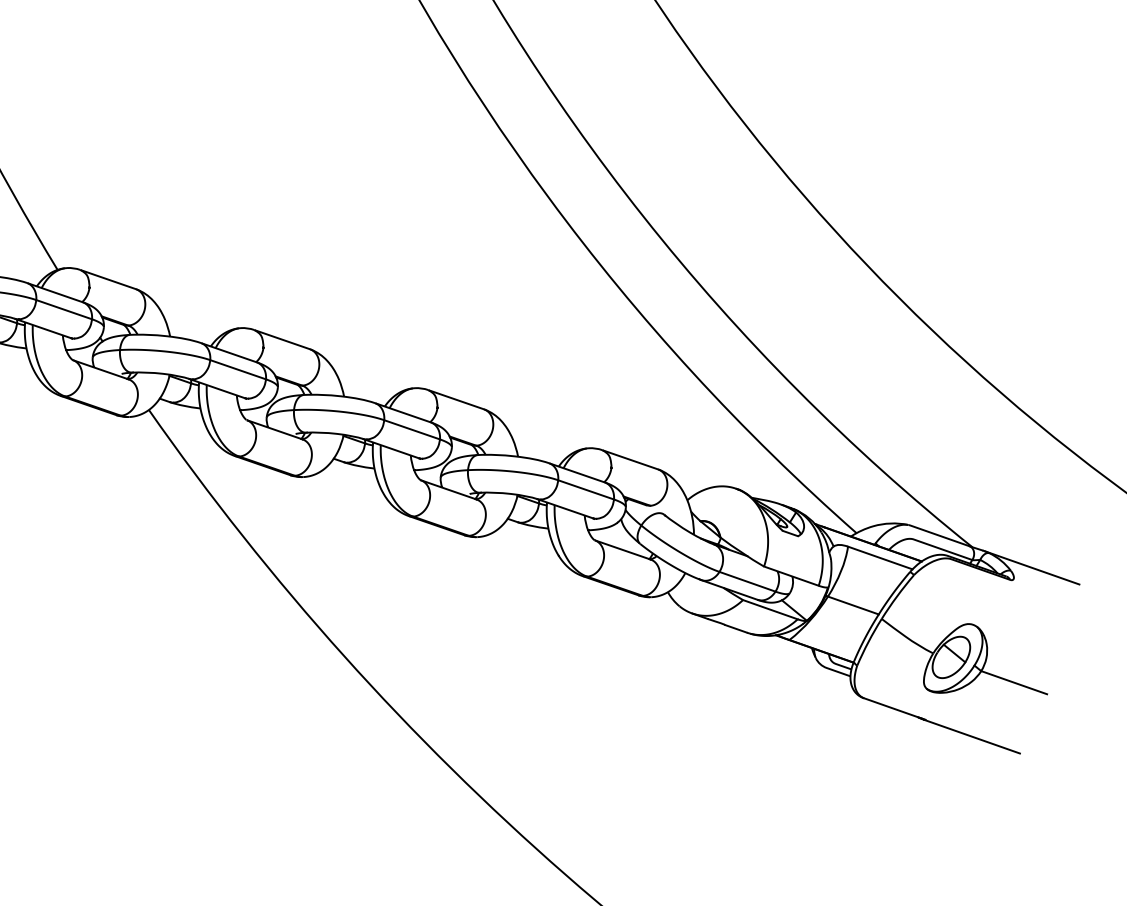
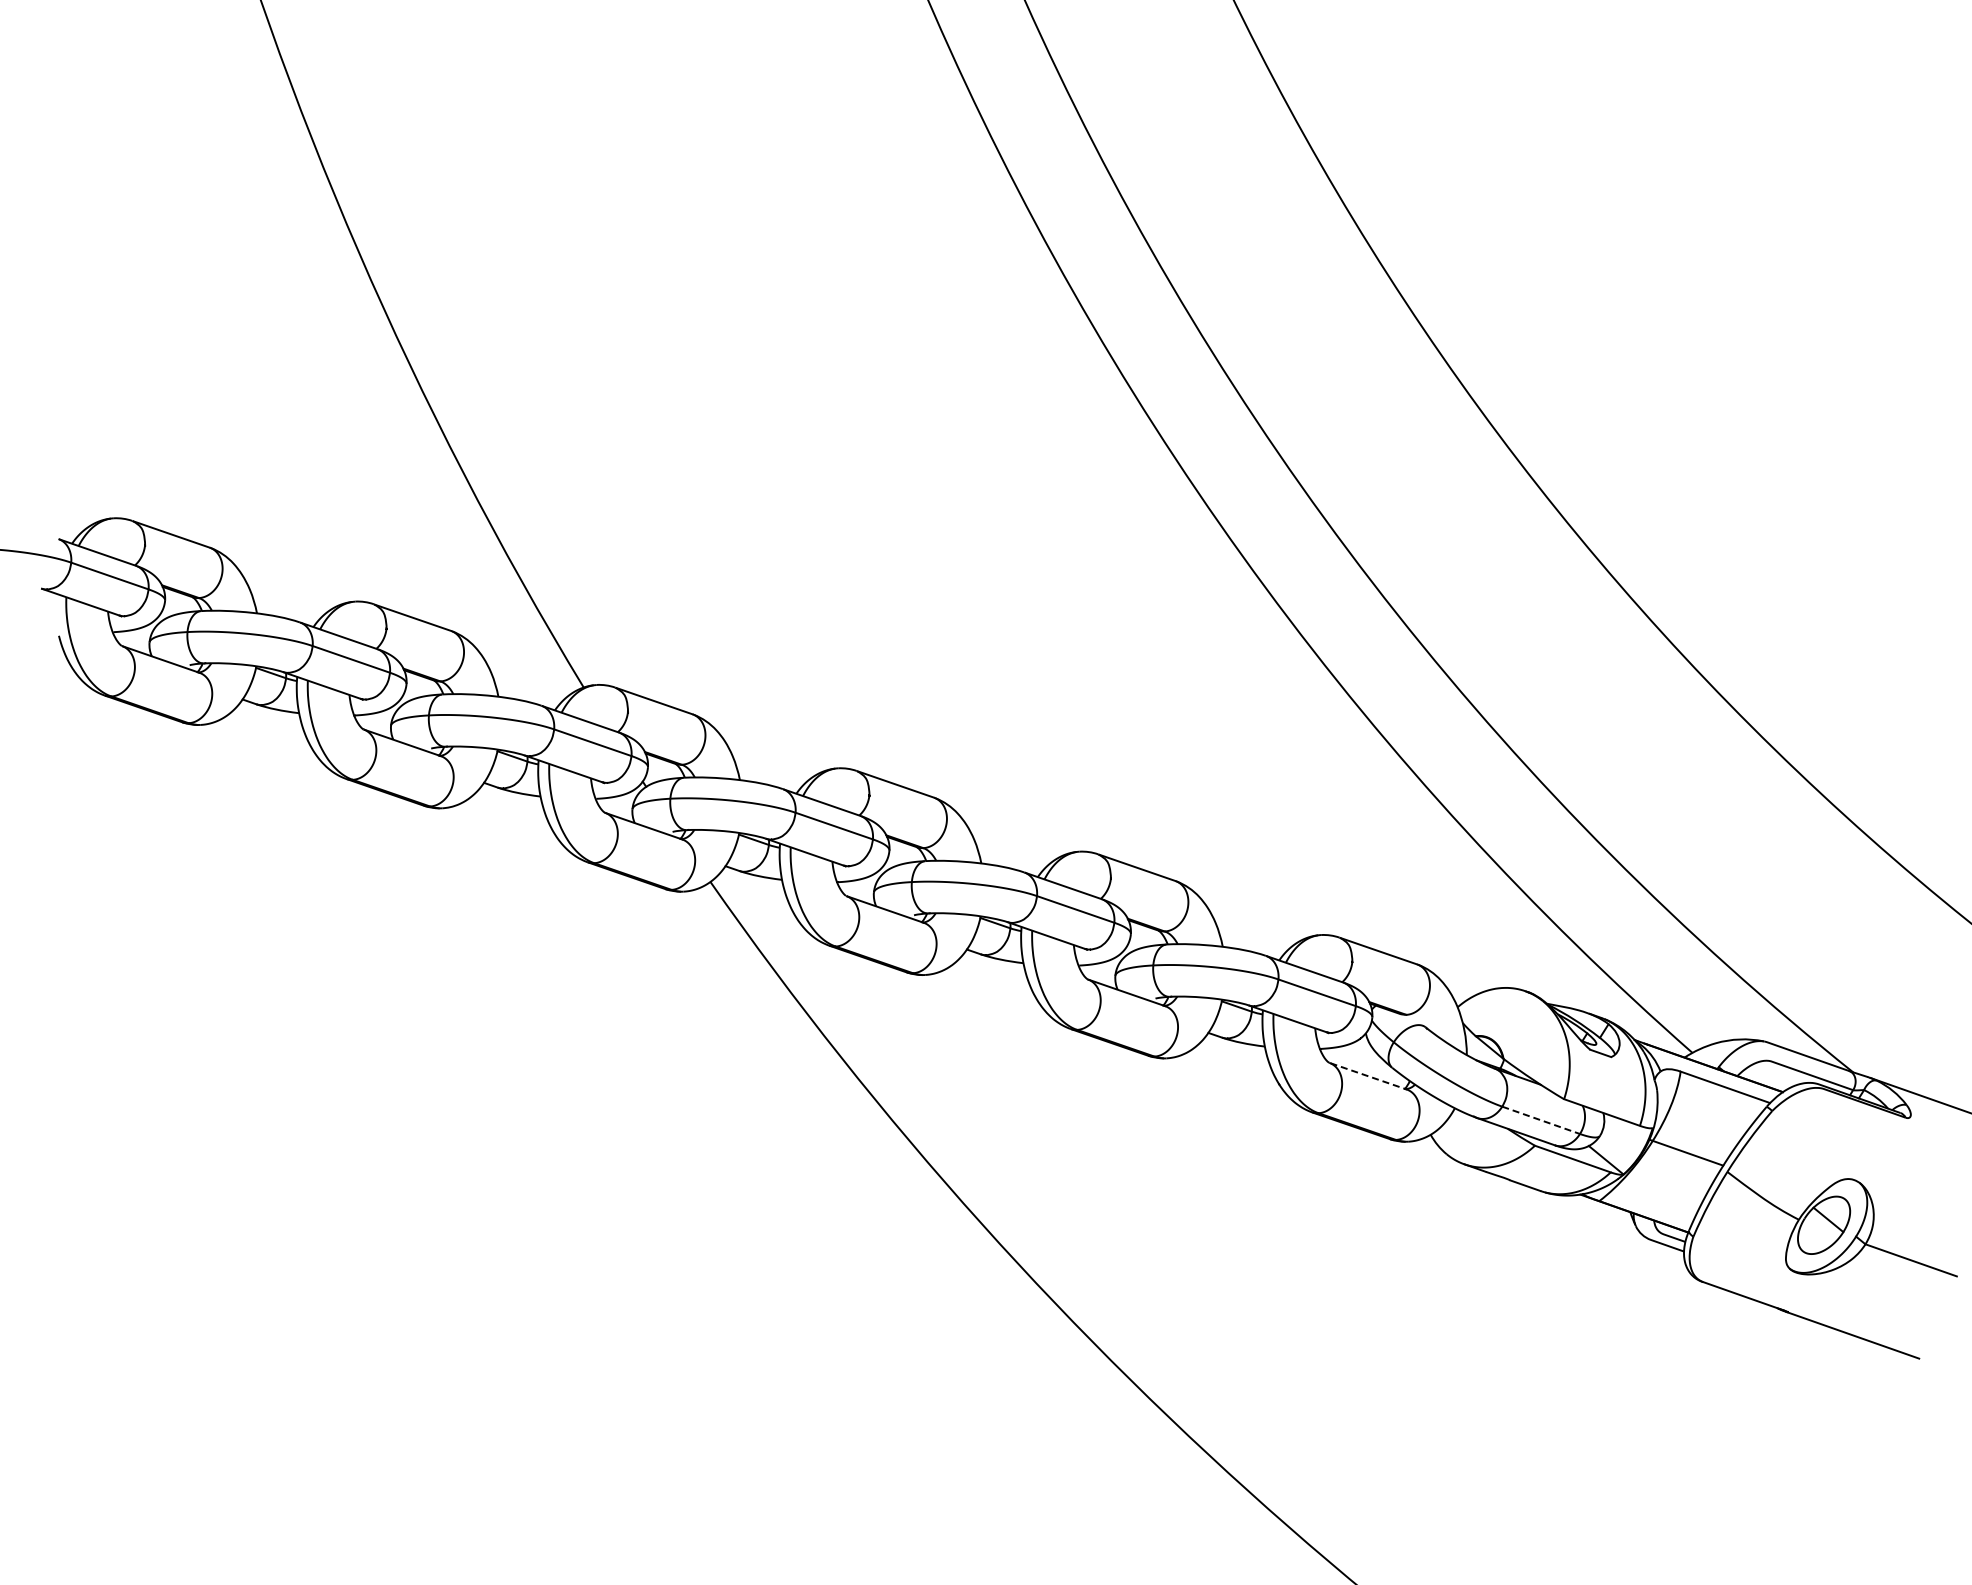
line: (623, 550) -> (1369, 1076), solid -> dashed
line: (747, 581) -> (1541, 1120), solid -> dashed

